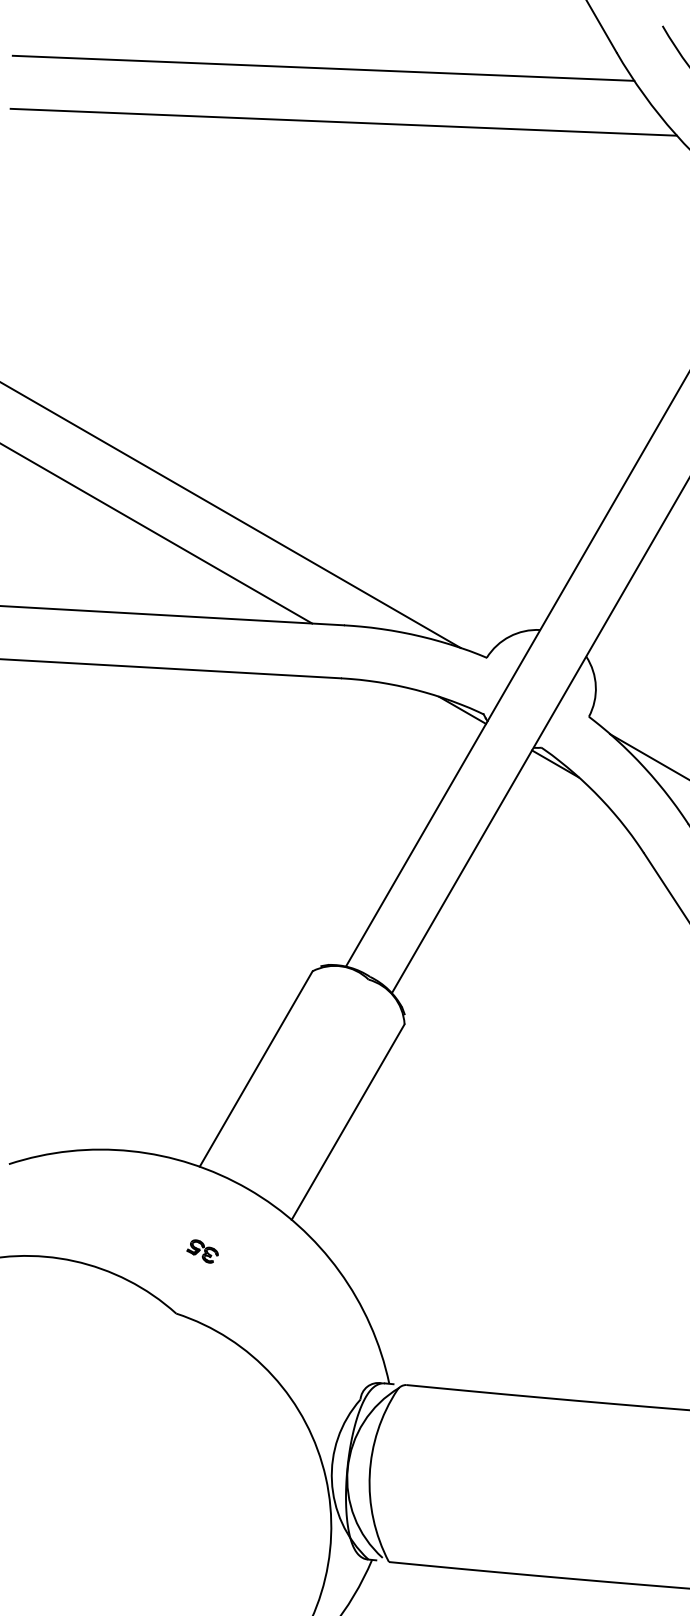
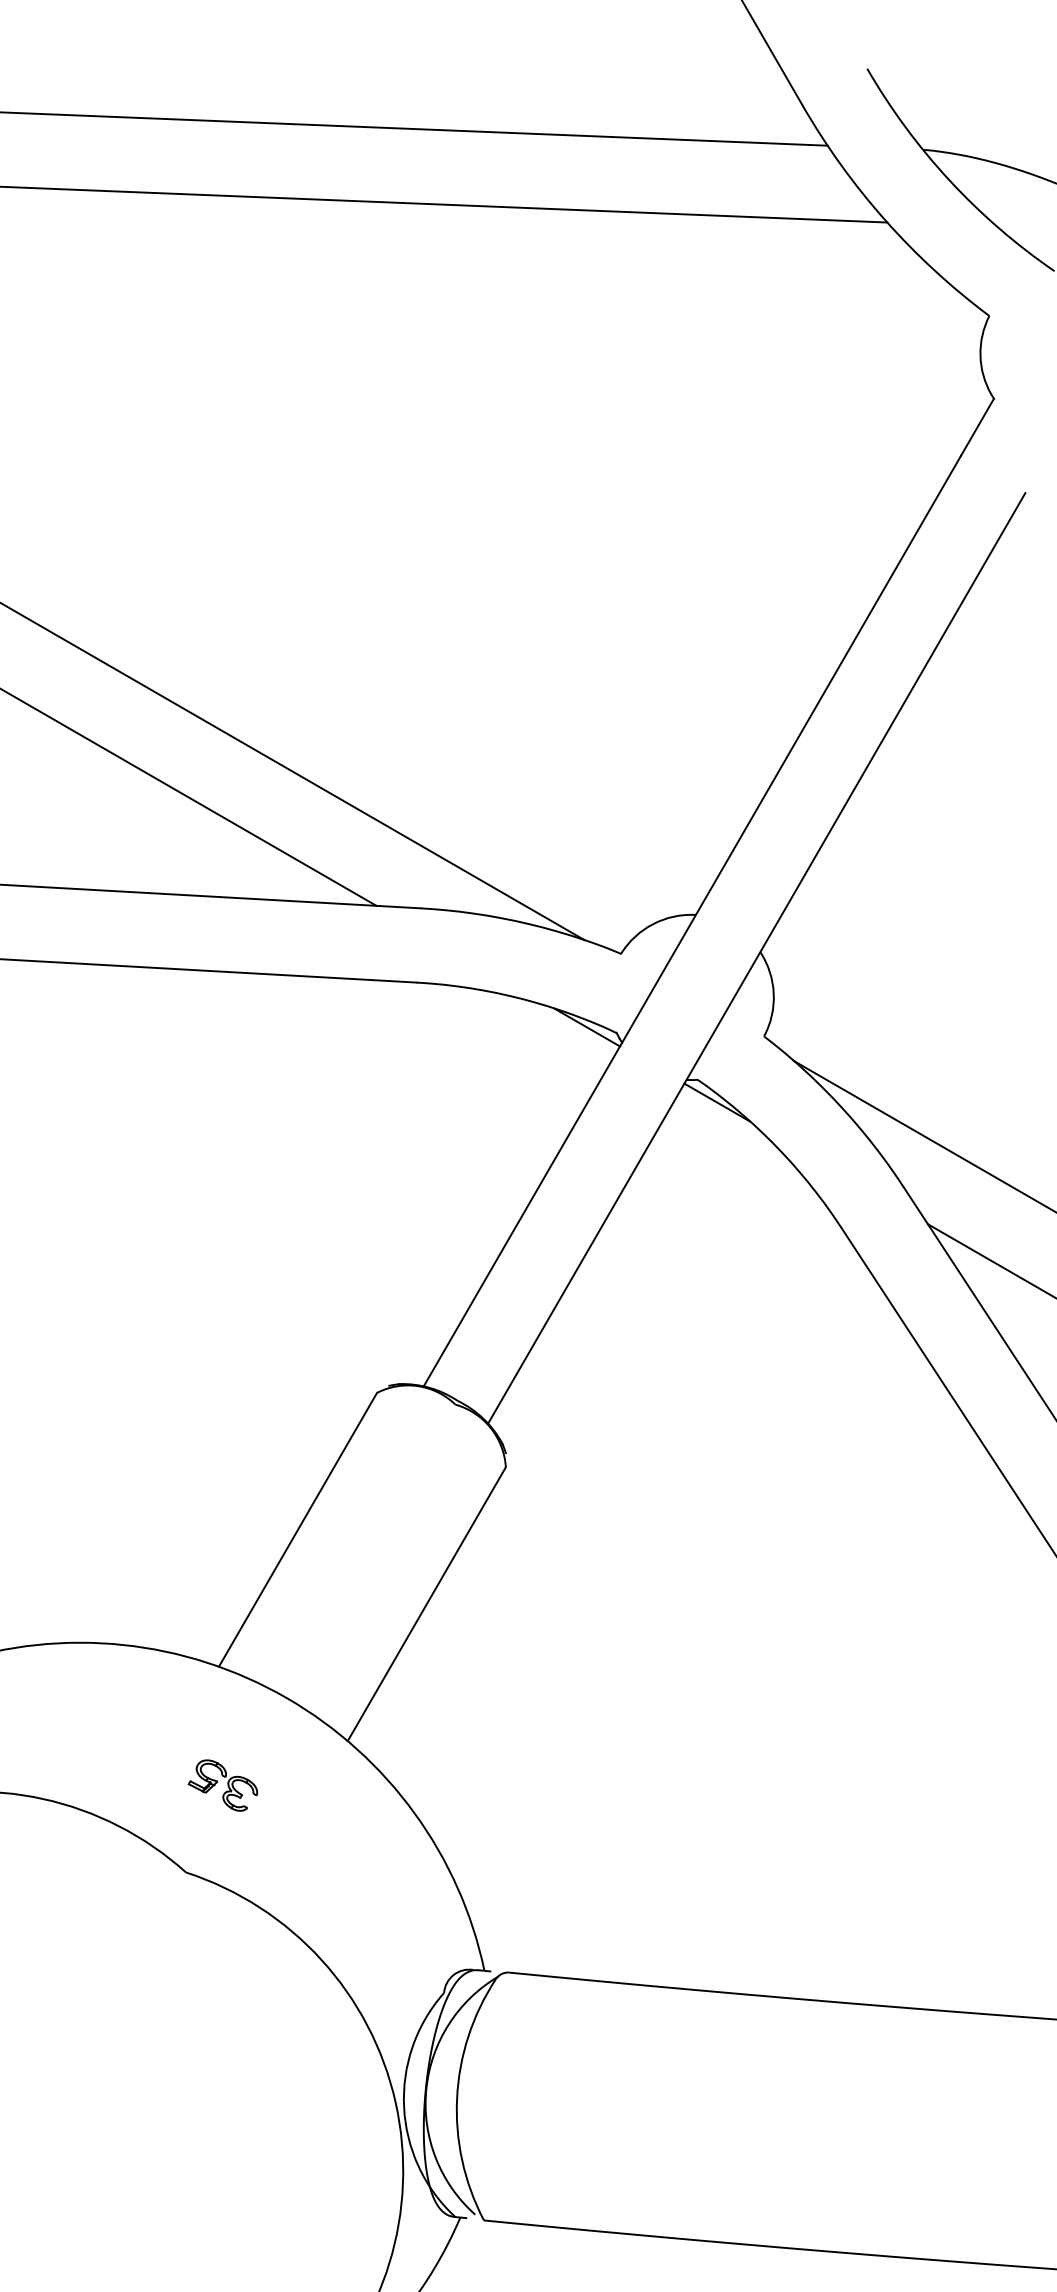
part: (202, 1251) -> (222, 1785), size x1.6

